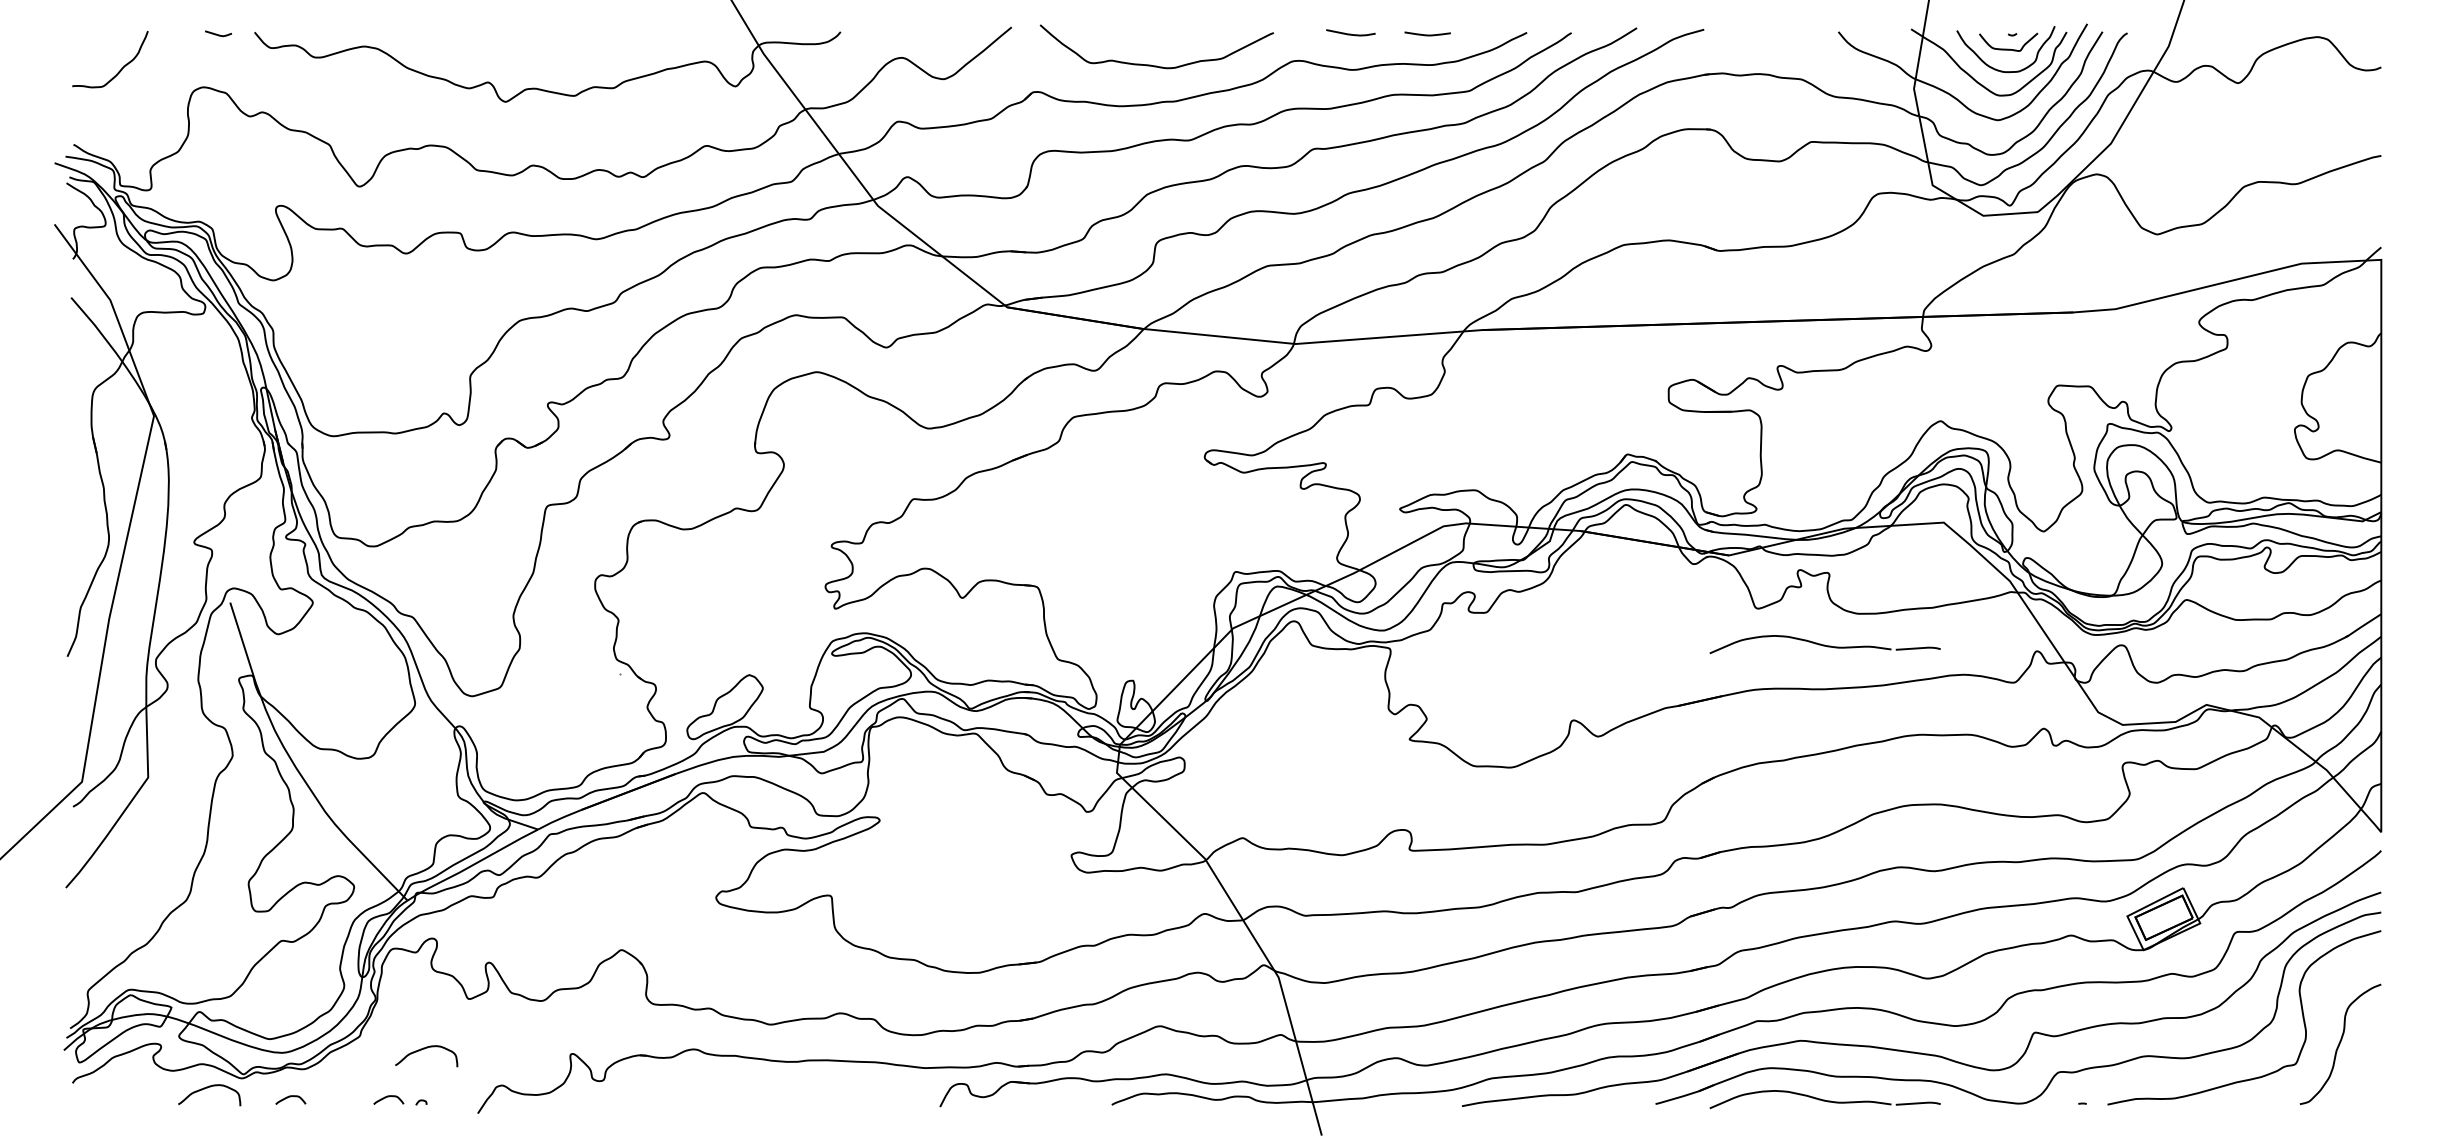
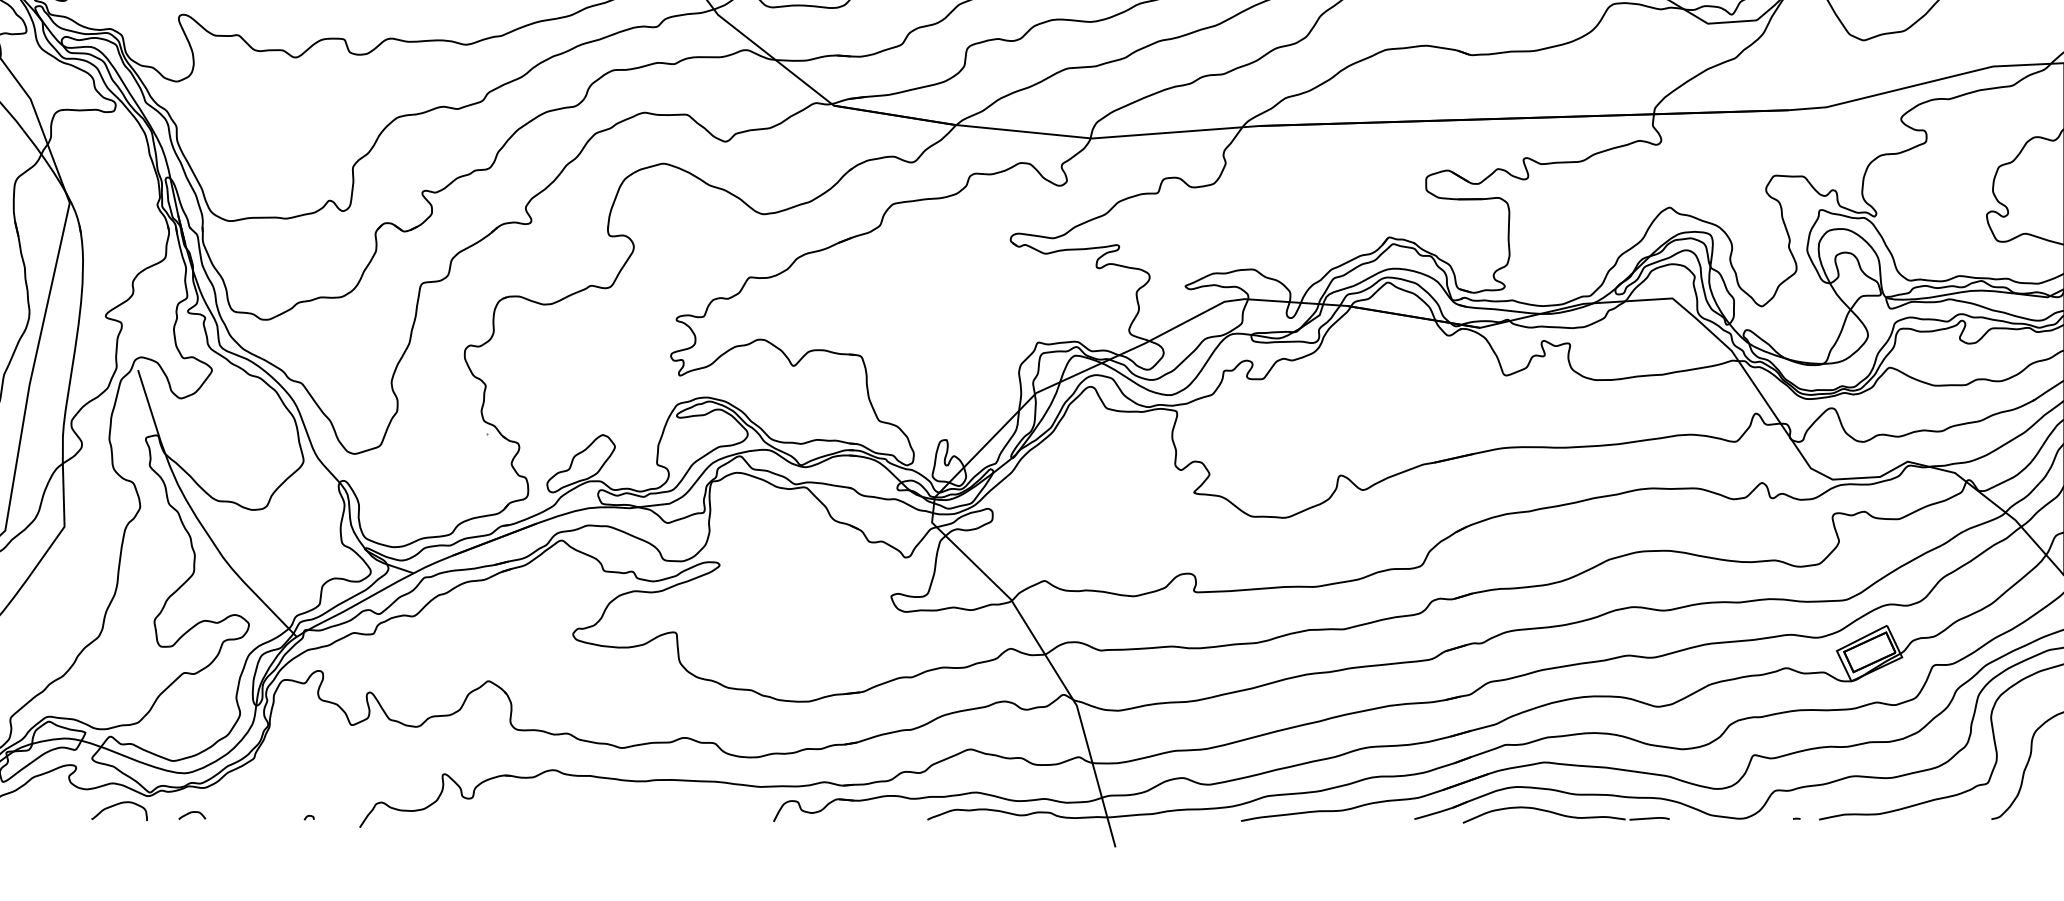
part: (1824, 644) -> (1565, 407), removed
curve: (424, 1049) -> (311, 770), removed
curve: (388, 1097) -> (279, 813), removed

